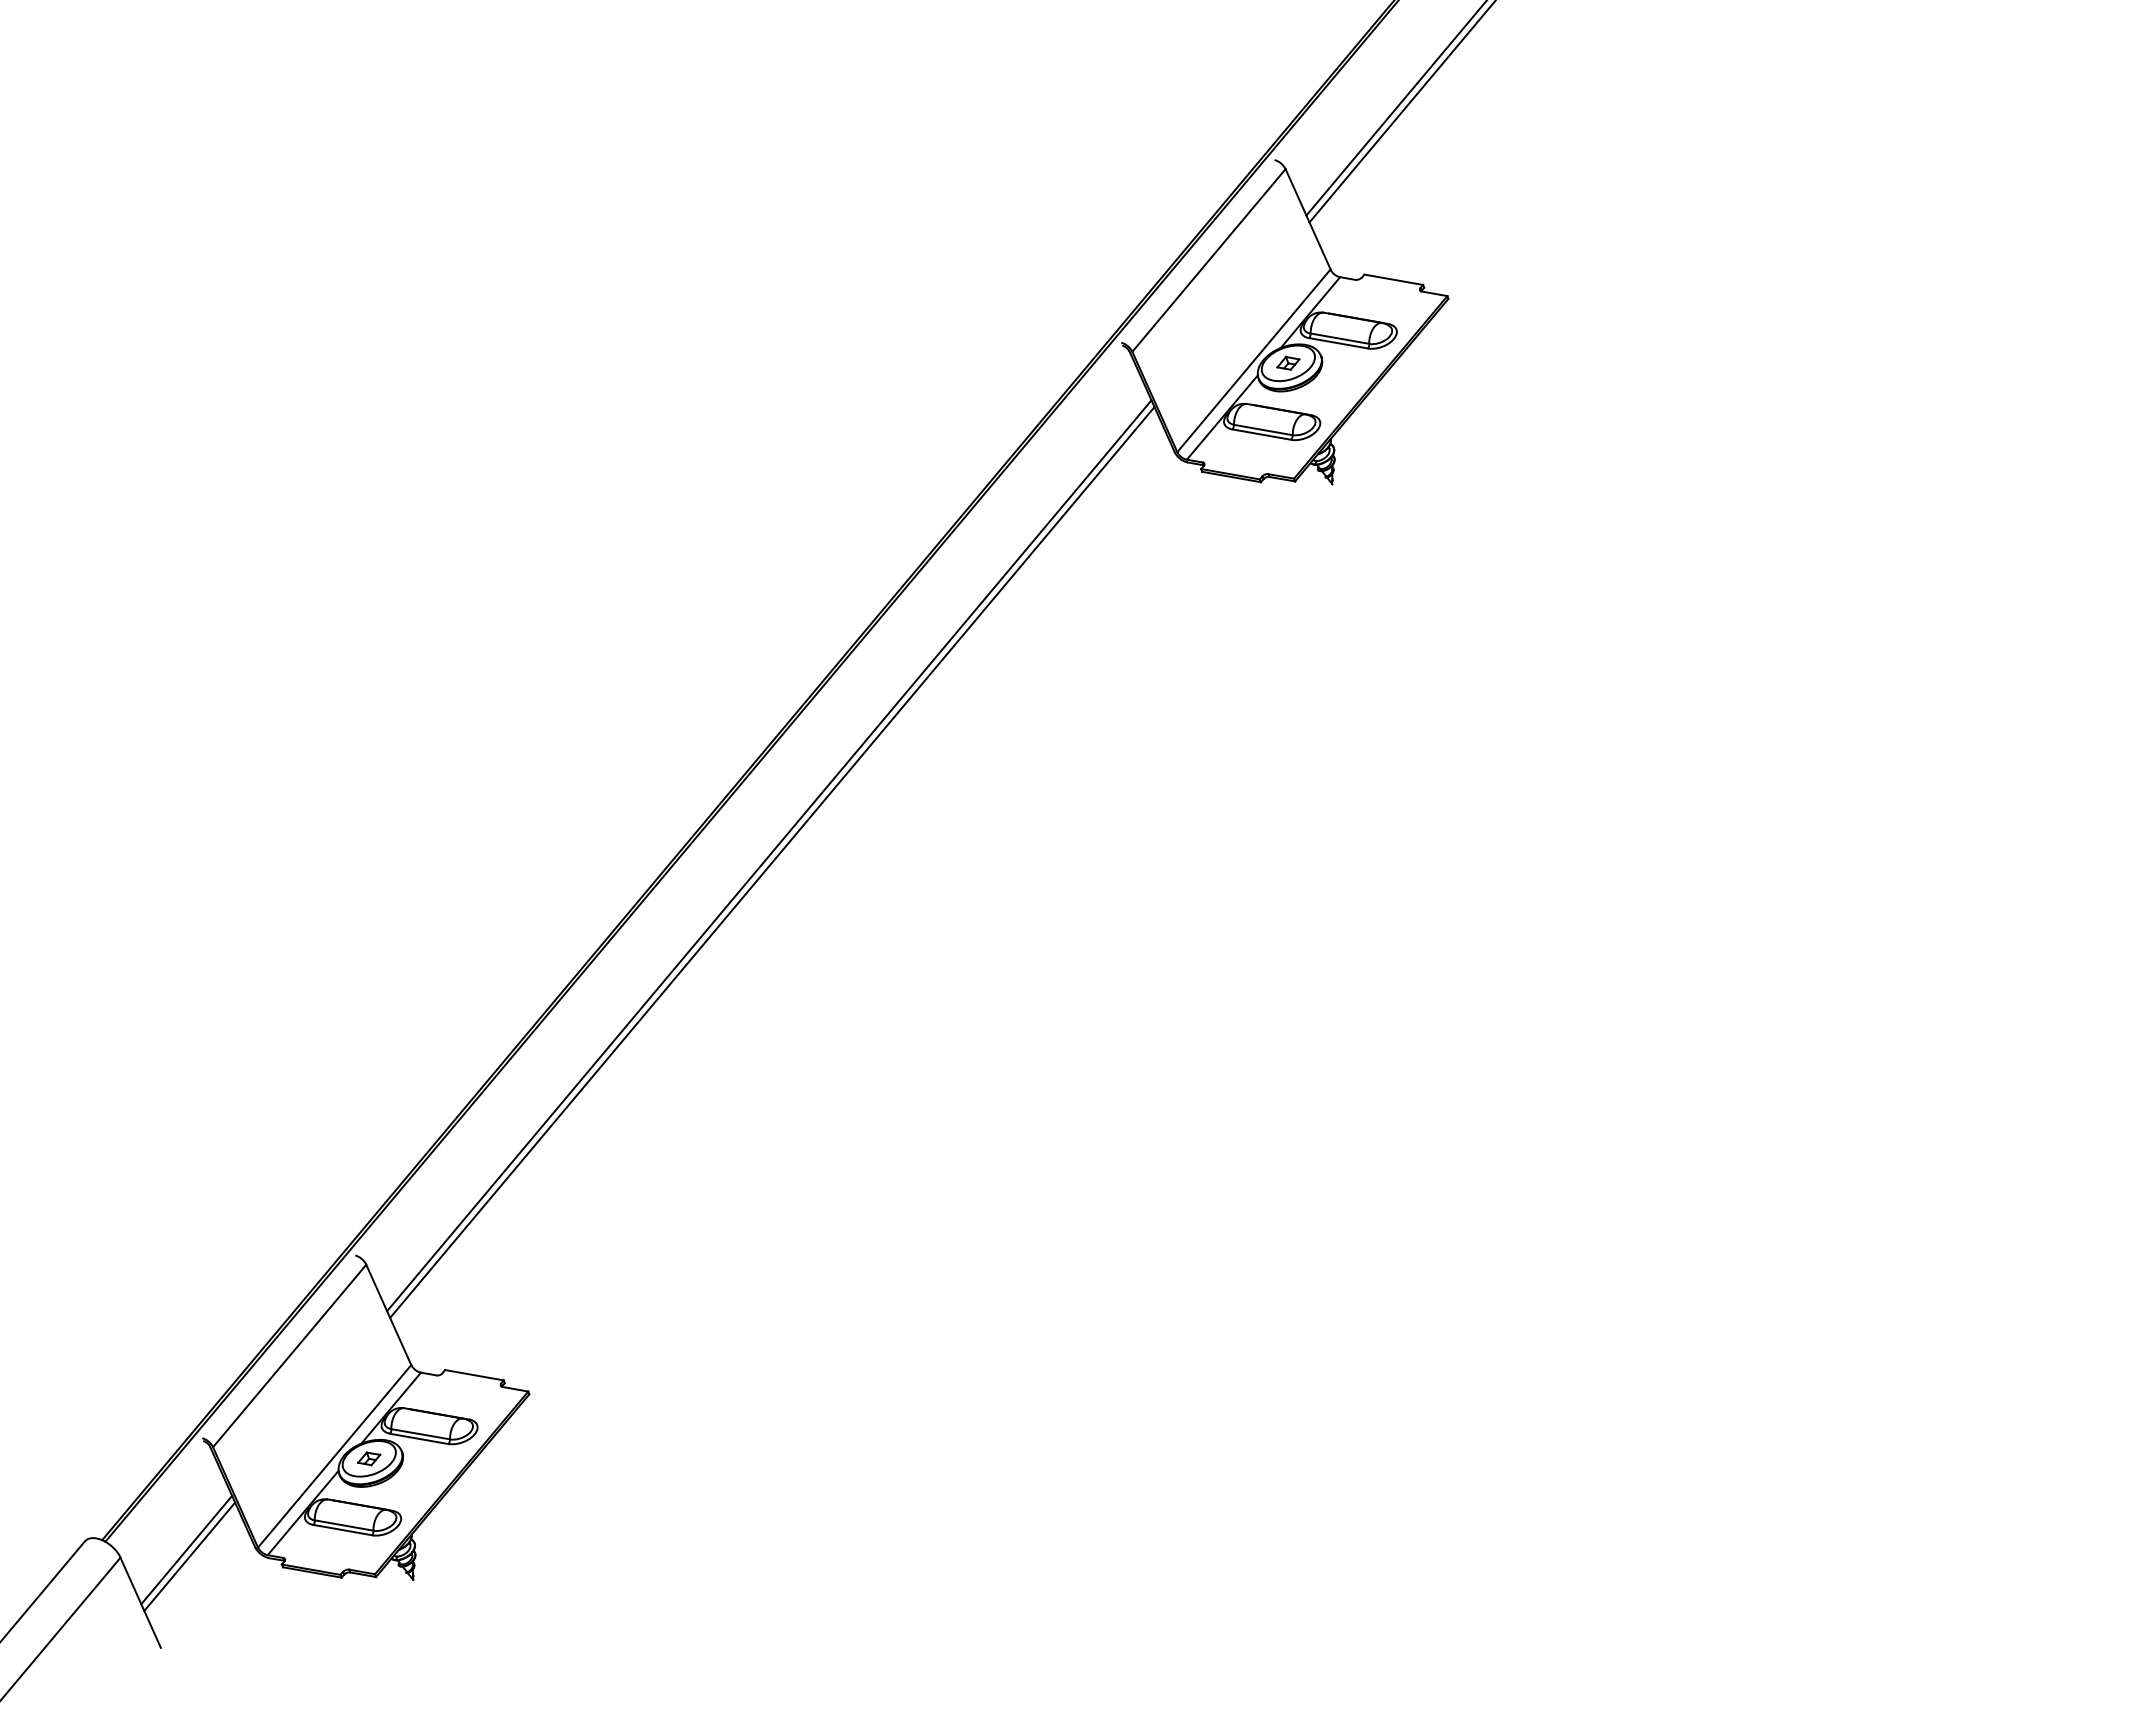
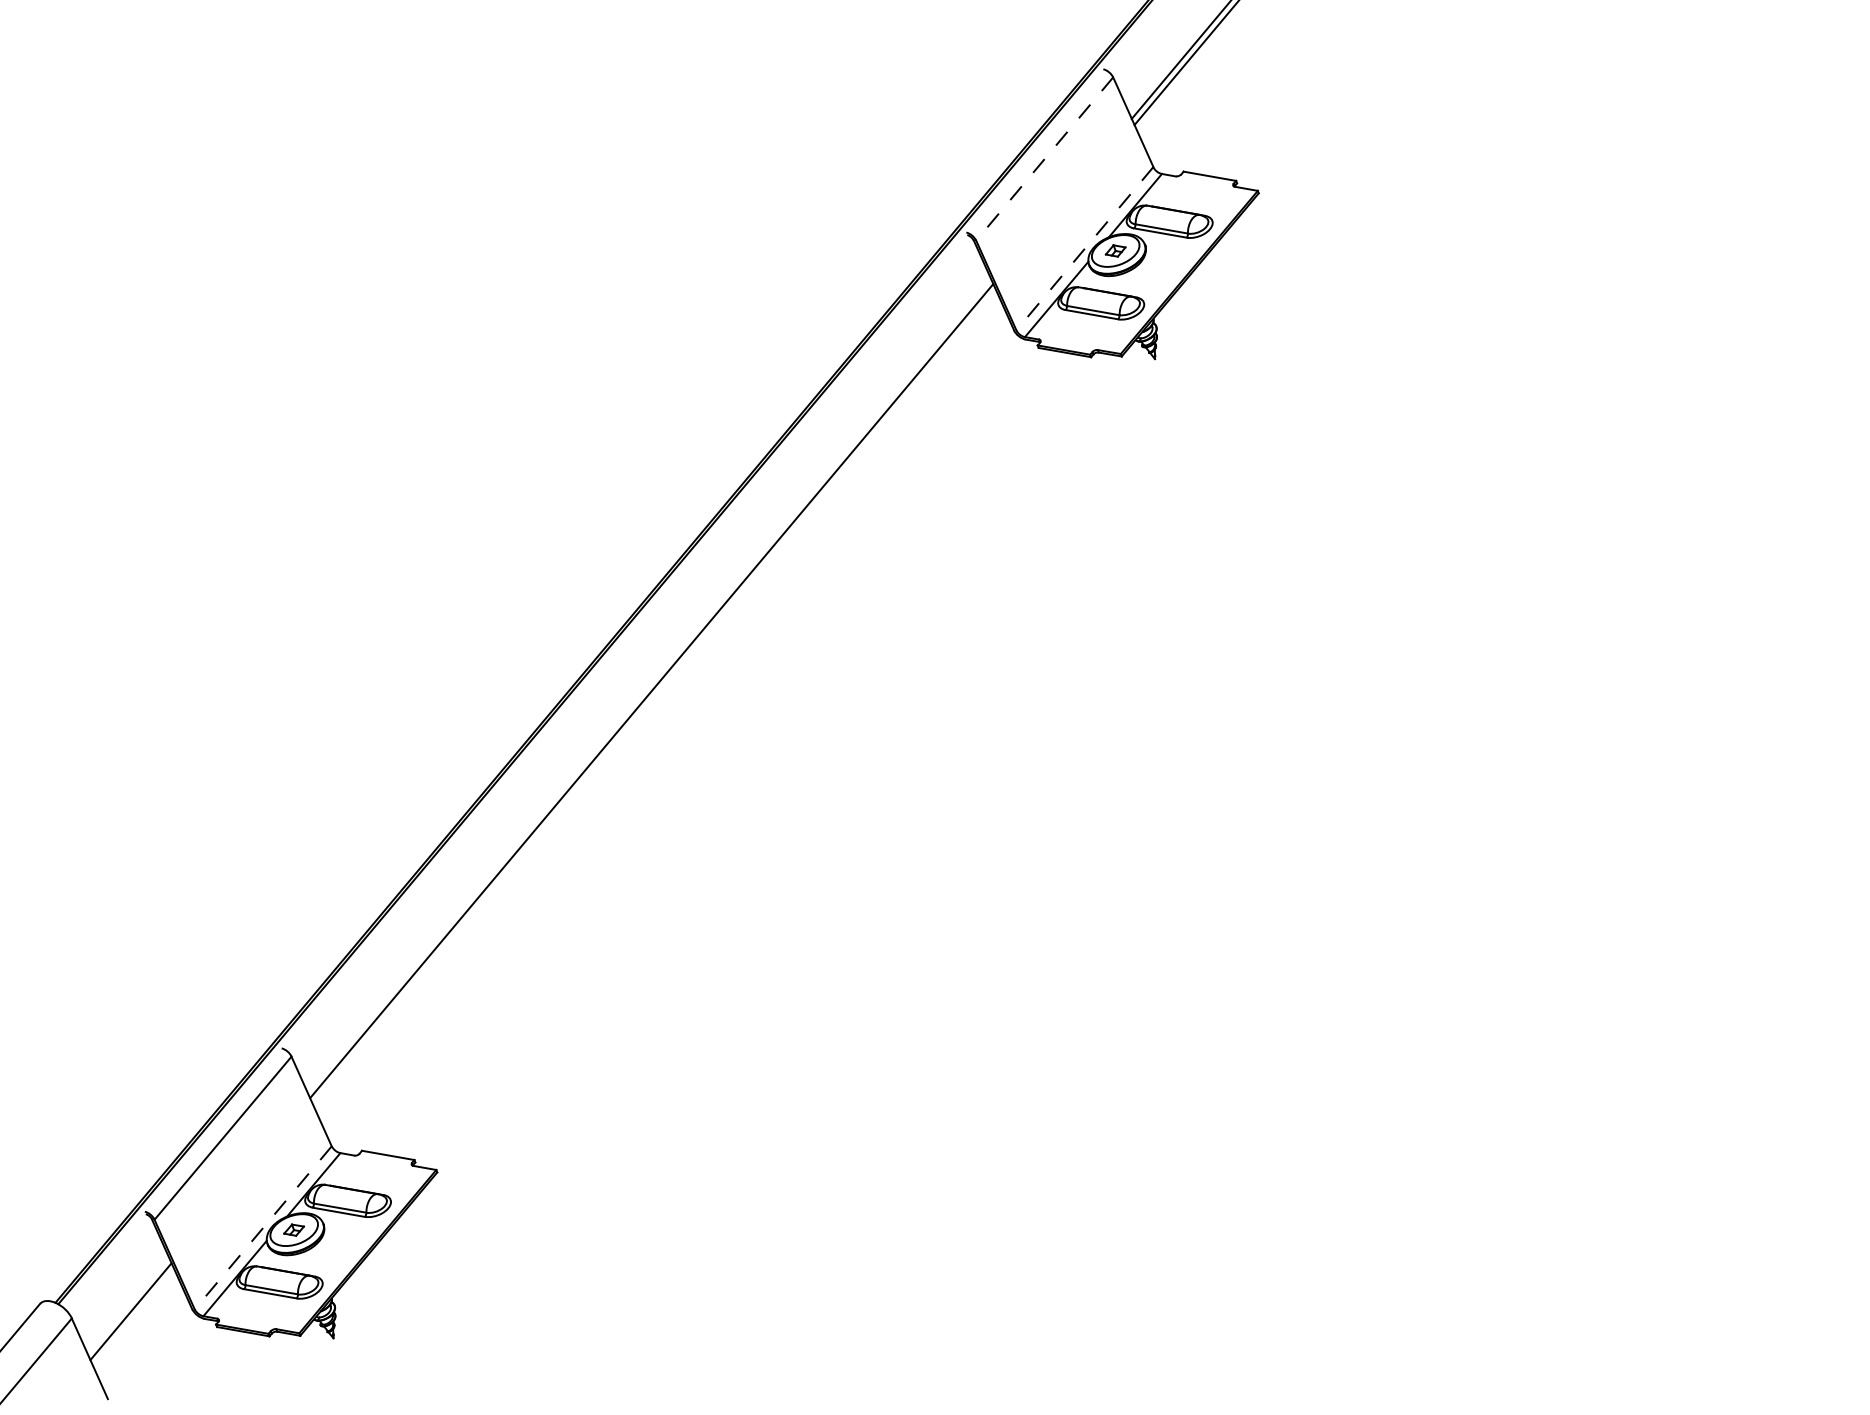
line: (1208, 260) -> (1044, 159), solid -> dashed
line: (1253, 361) -> (1084, 249), solid -> dashed
line: (772, 862) -> (654, 697), removed
line: (334, 1456) -> (263, 1228), solid -> dashed
line: (189, 1556) -> (133, 1317), removed

